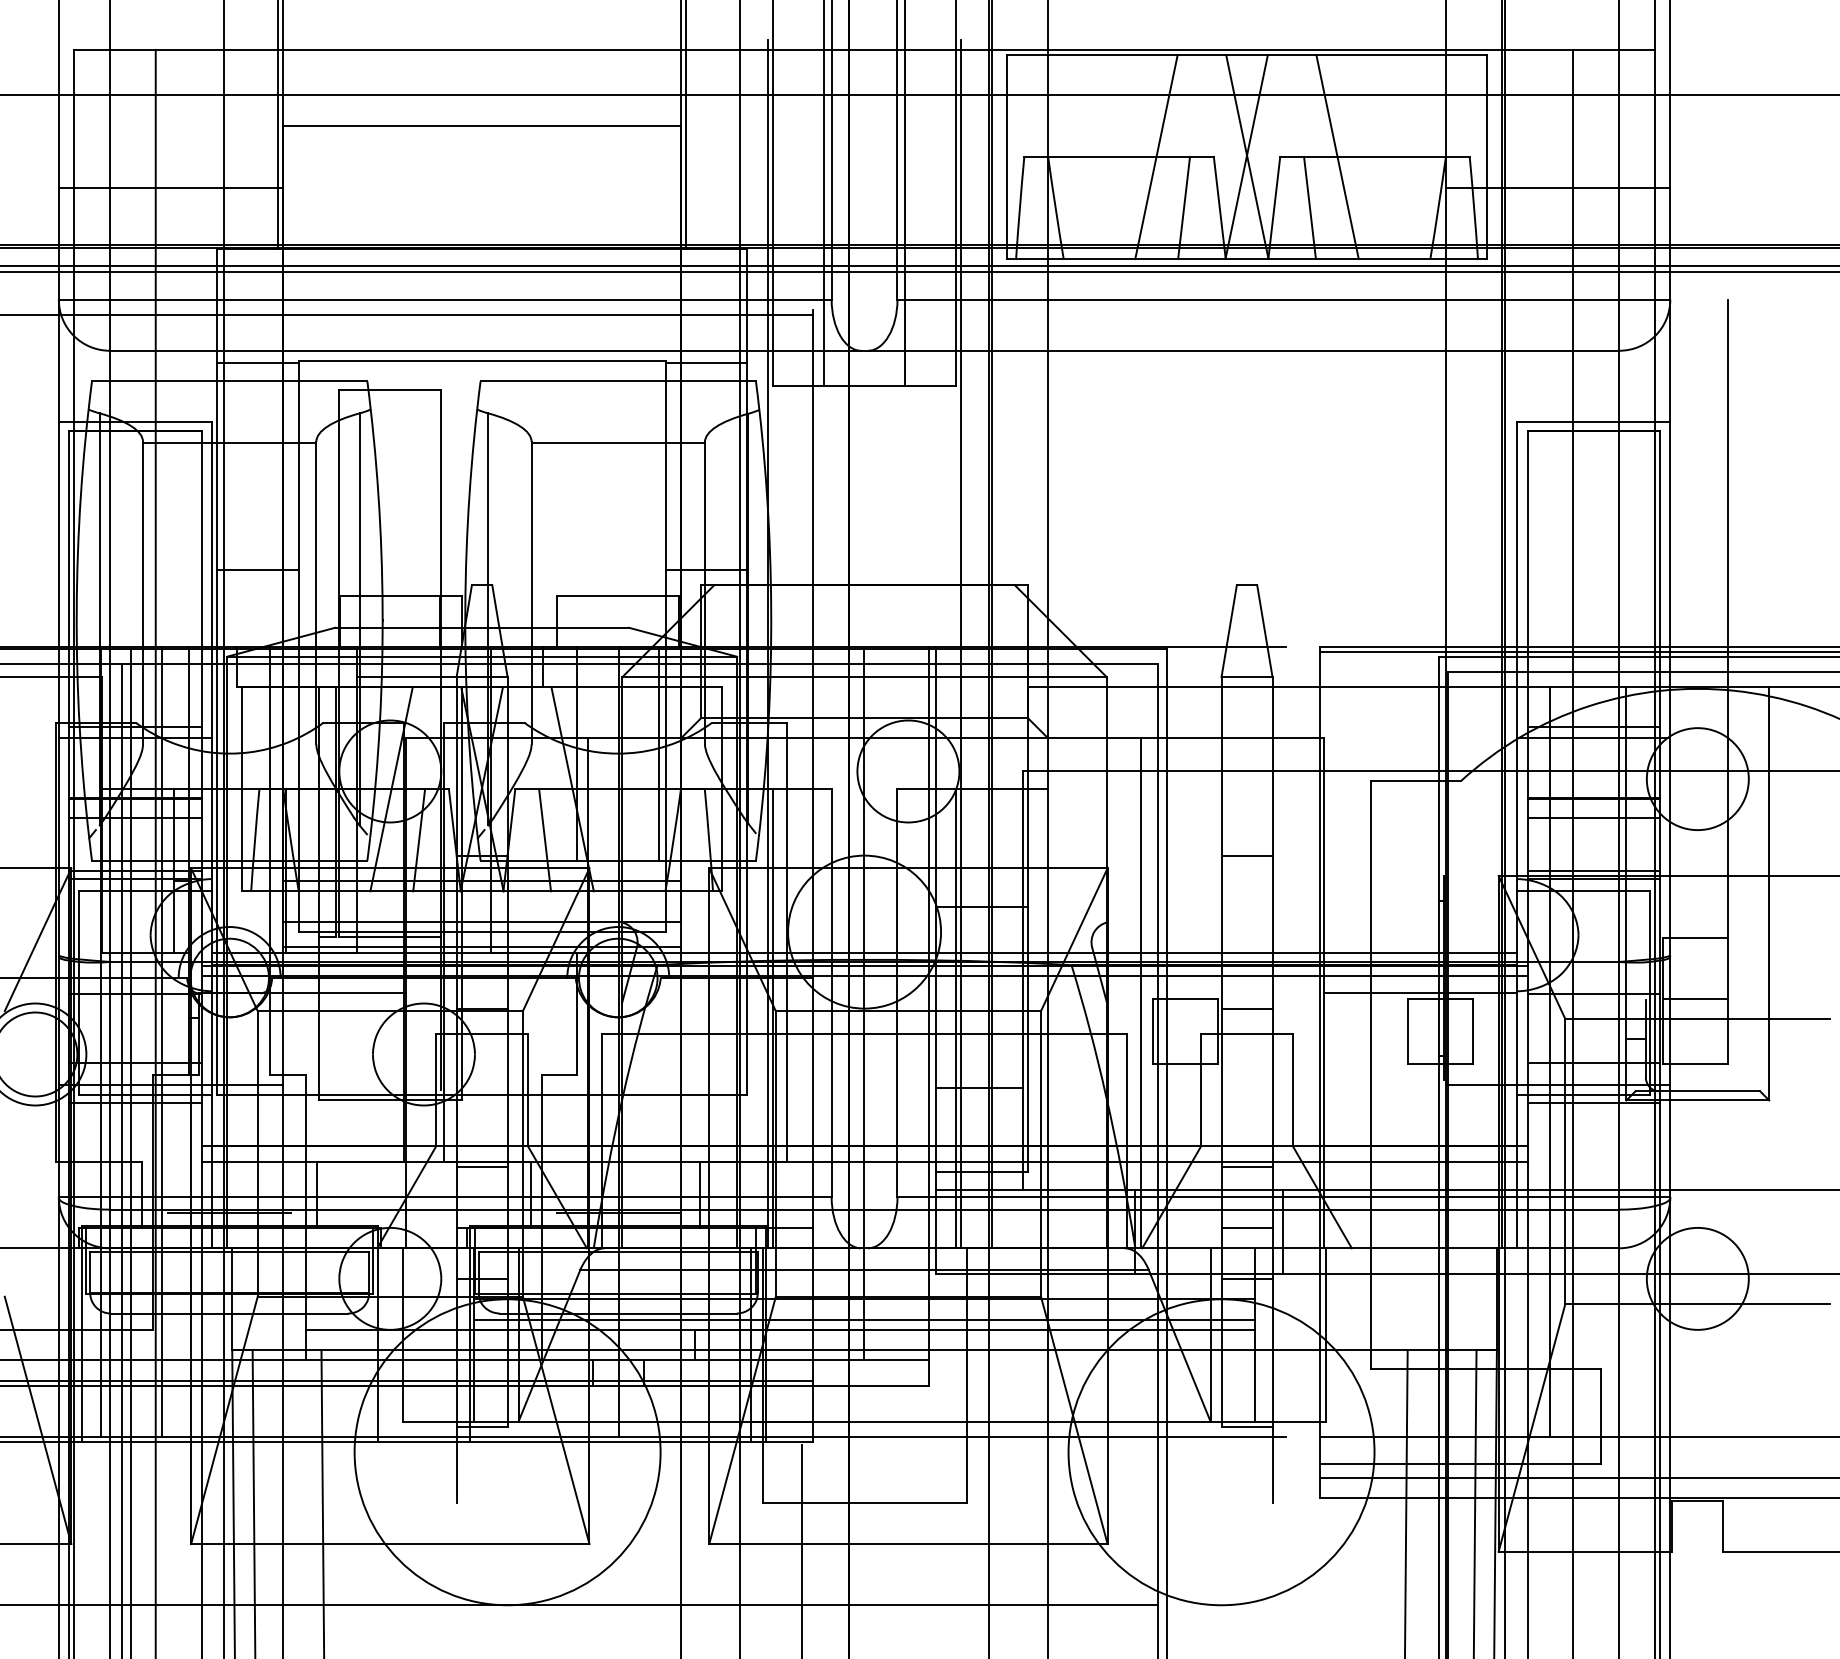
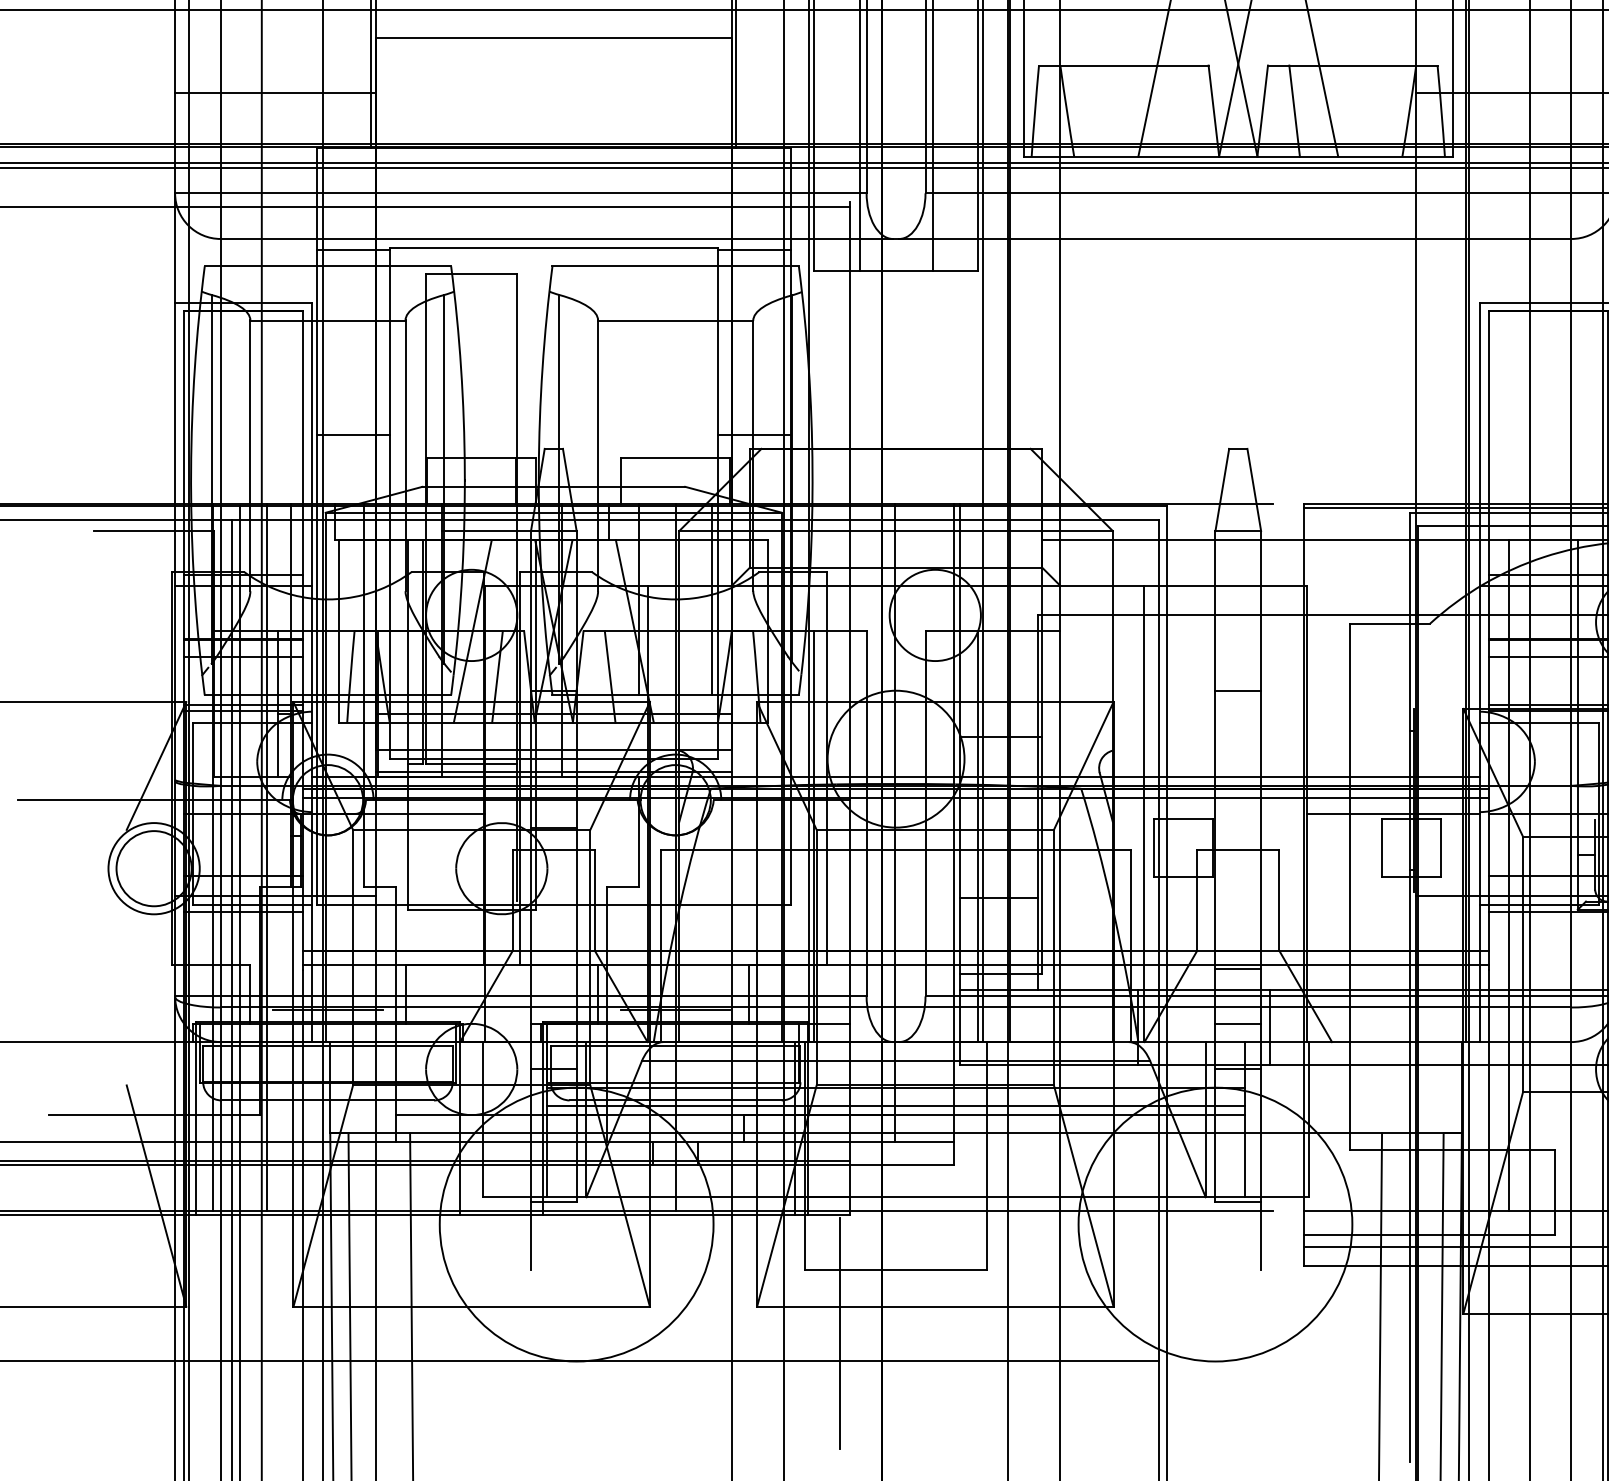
line: (1184, 207) -> (1182, 110), removed
line: (1246, 1008) -> (1237, 827), removed
line: (481, 1166) -> (553, 968), removed

